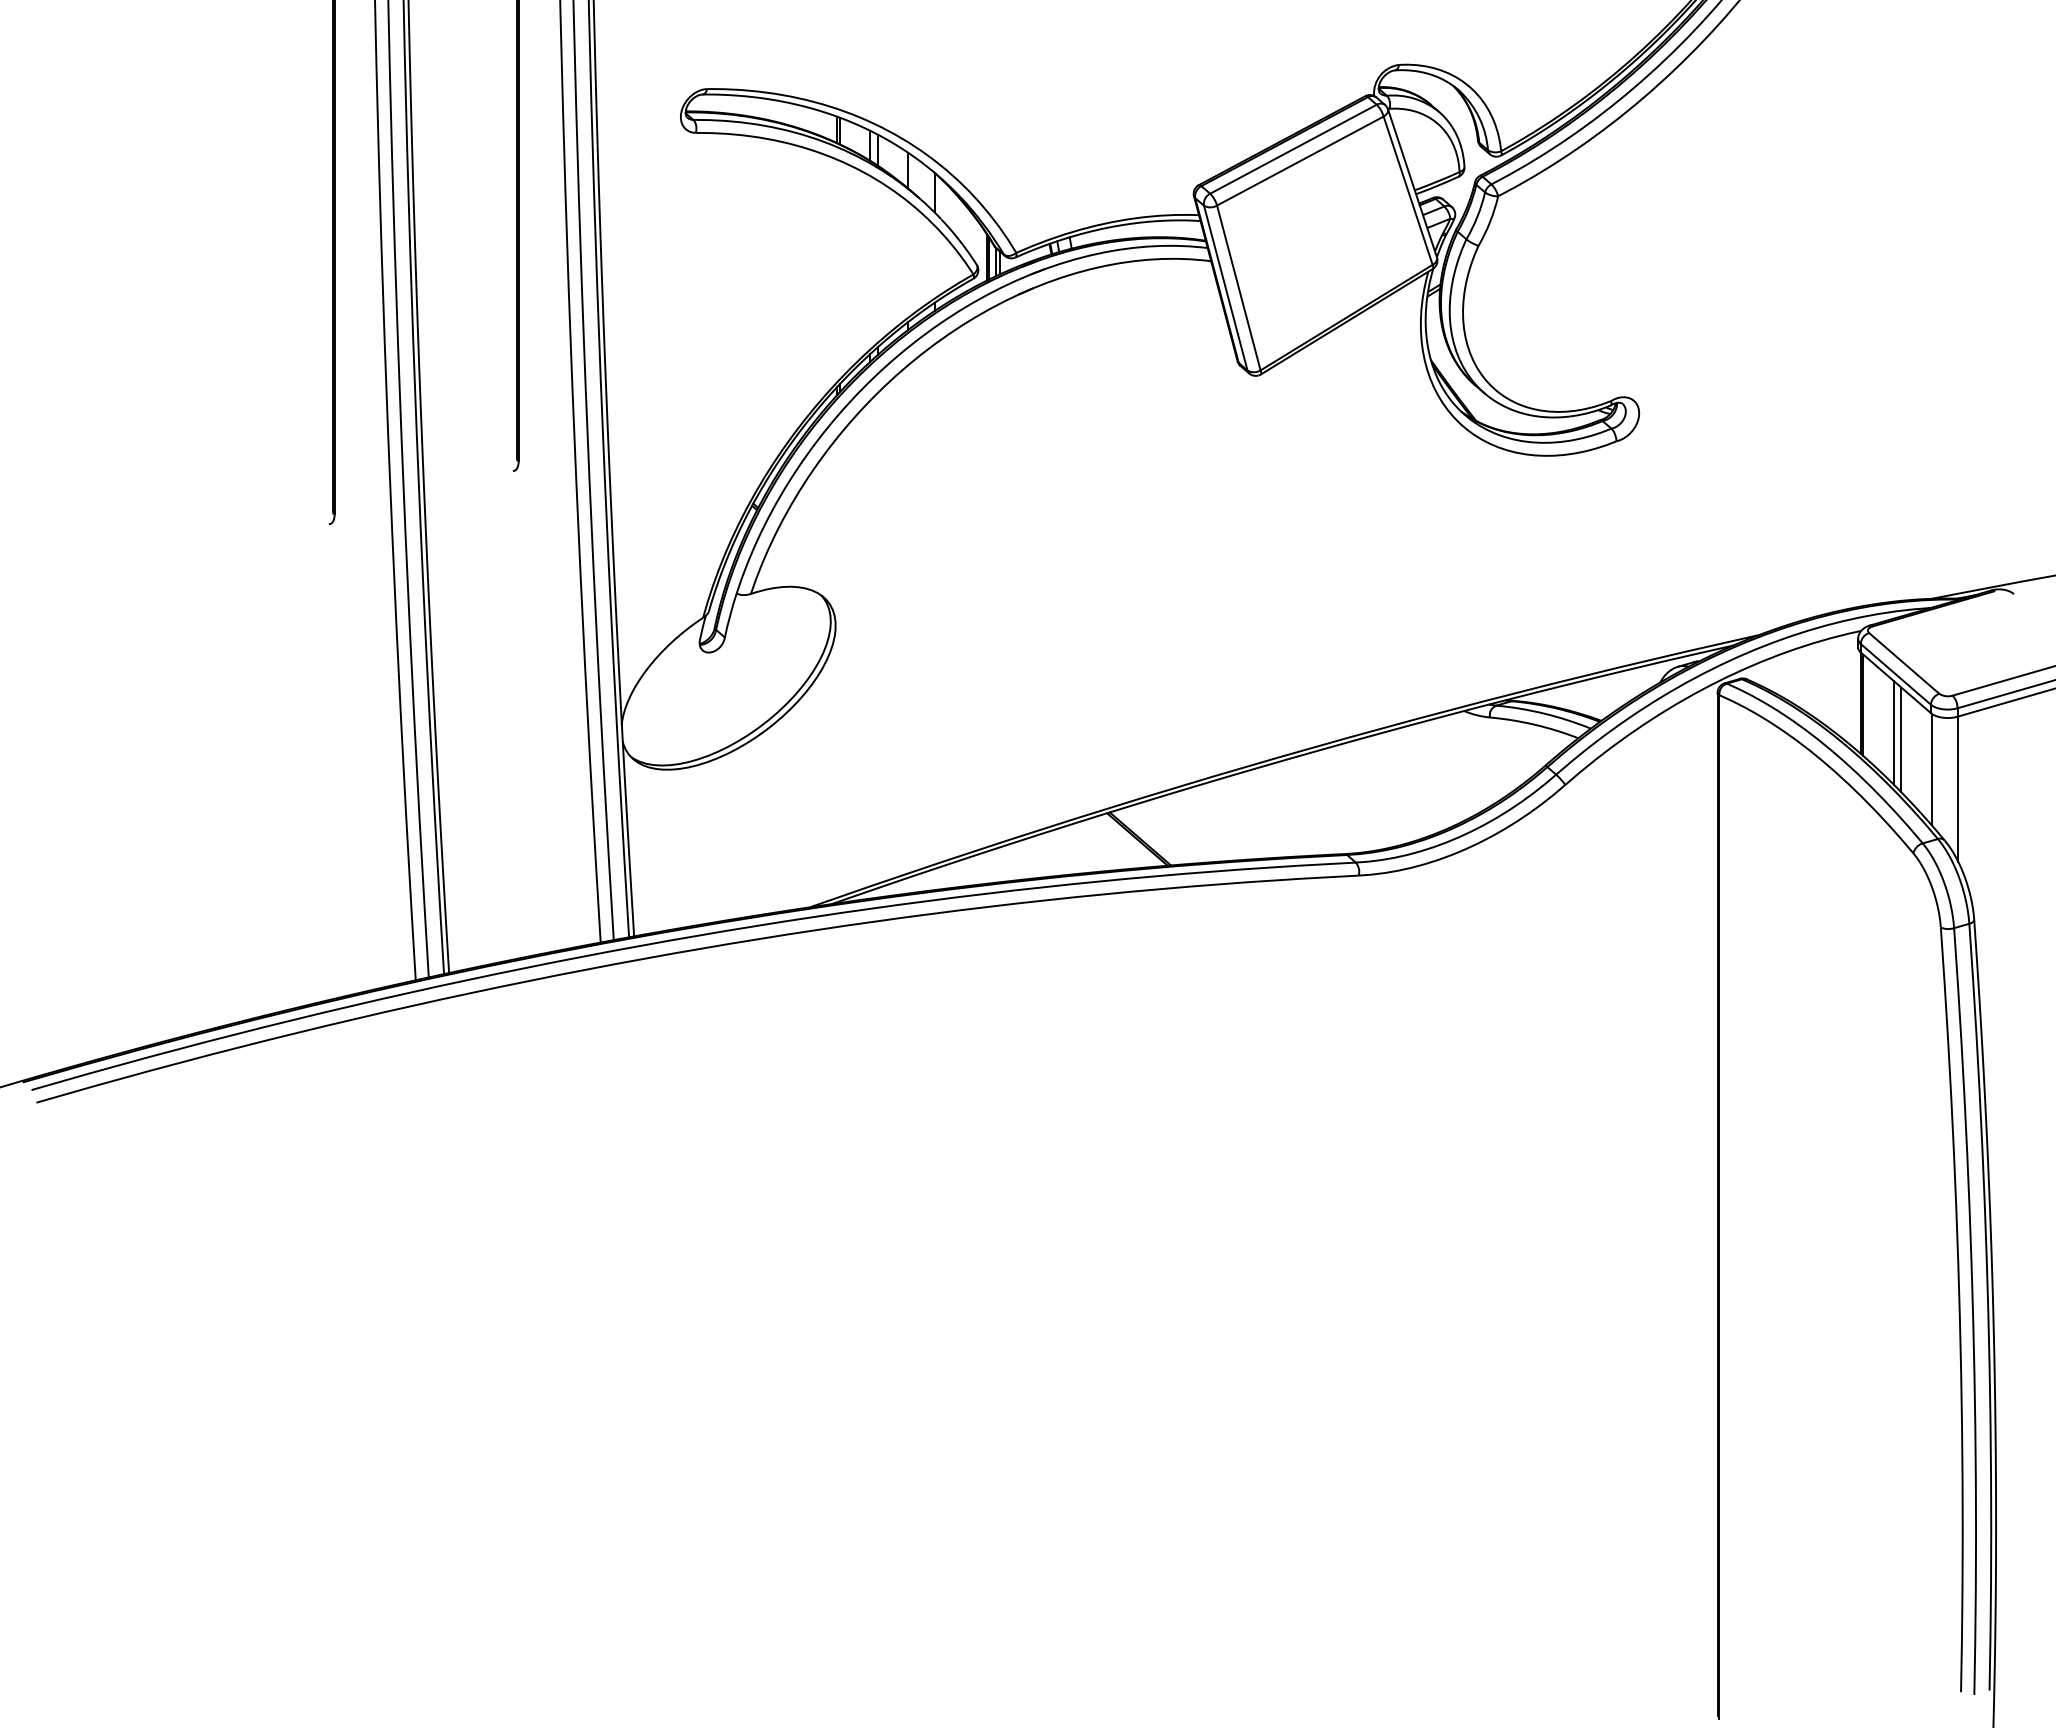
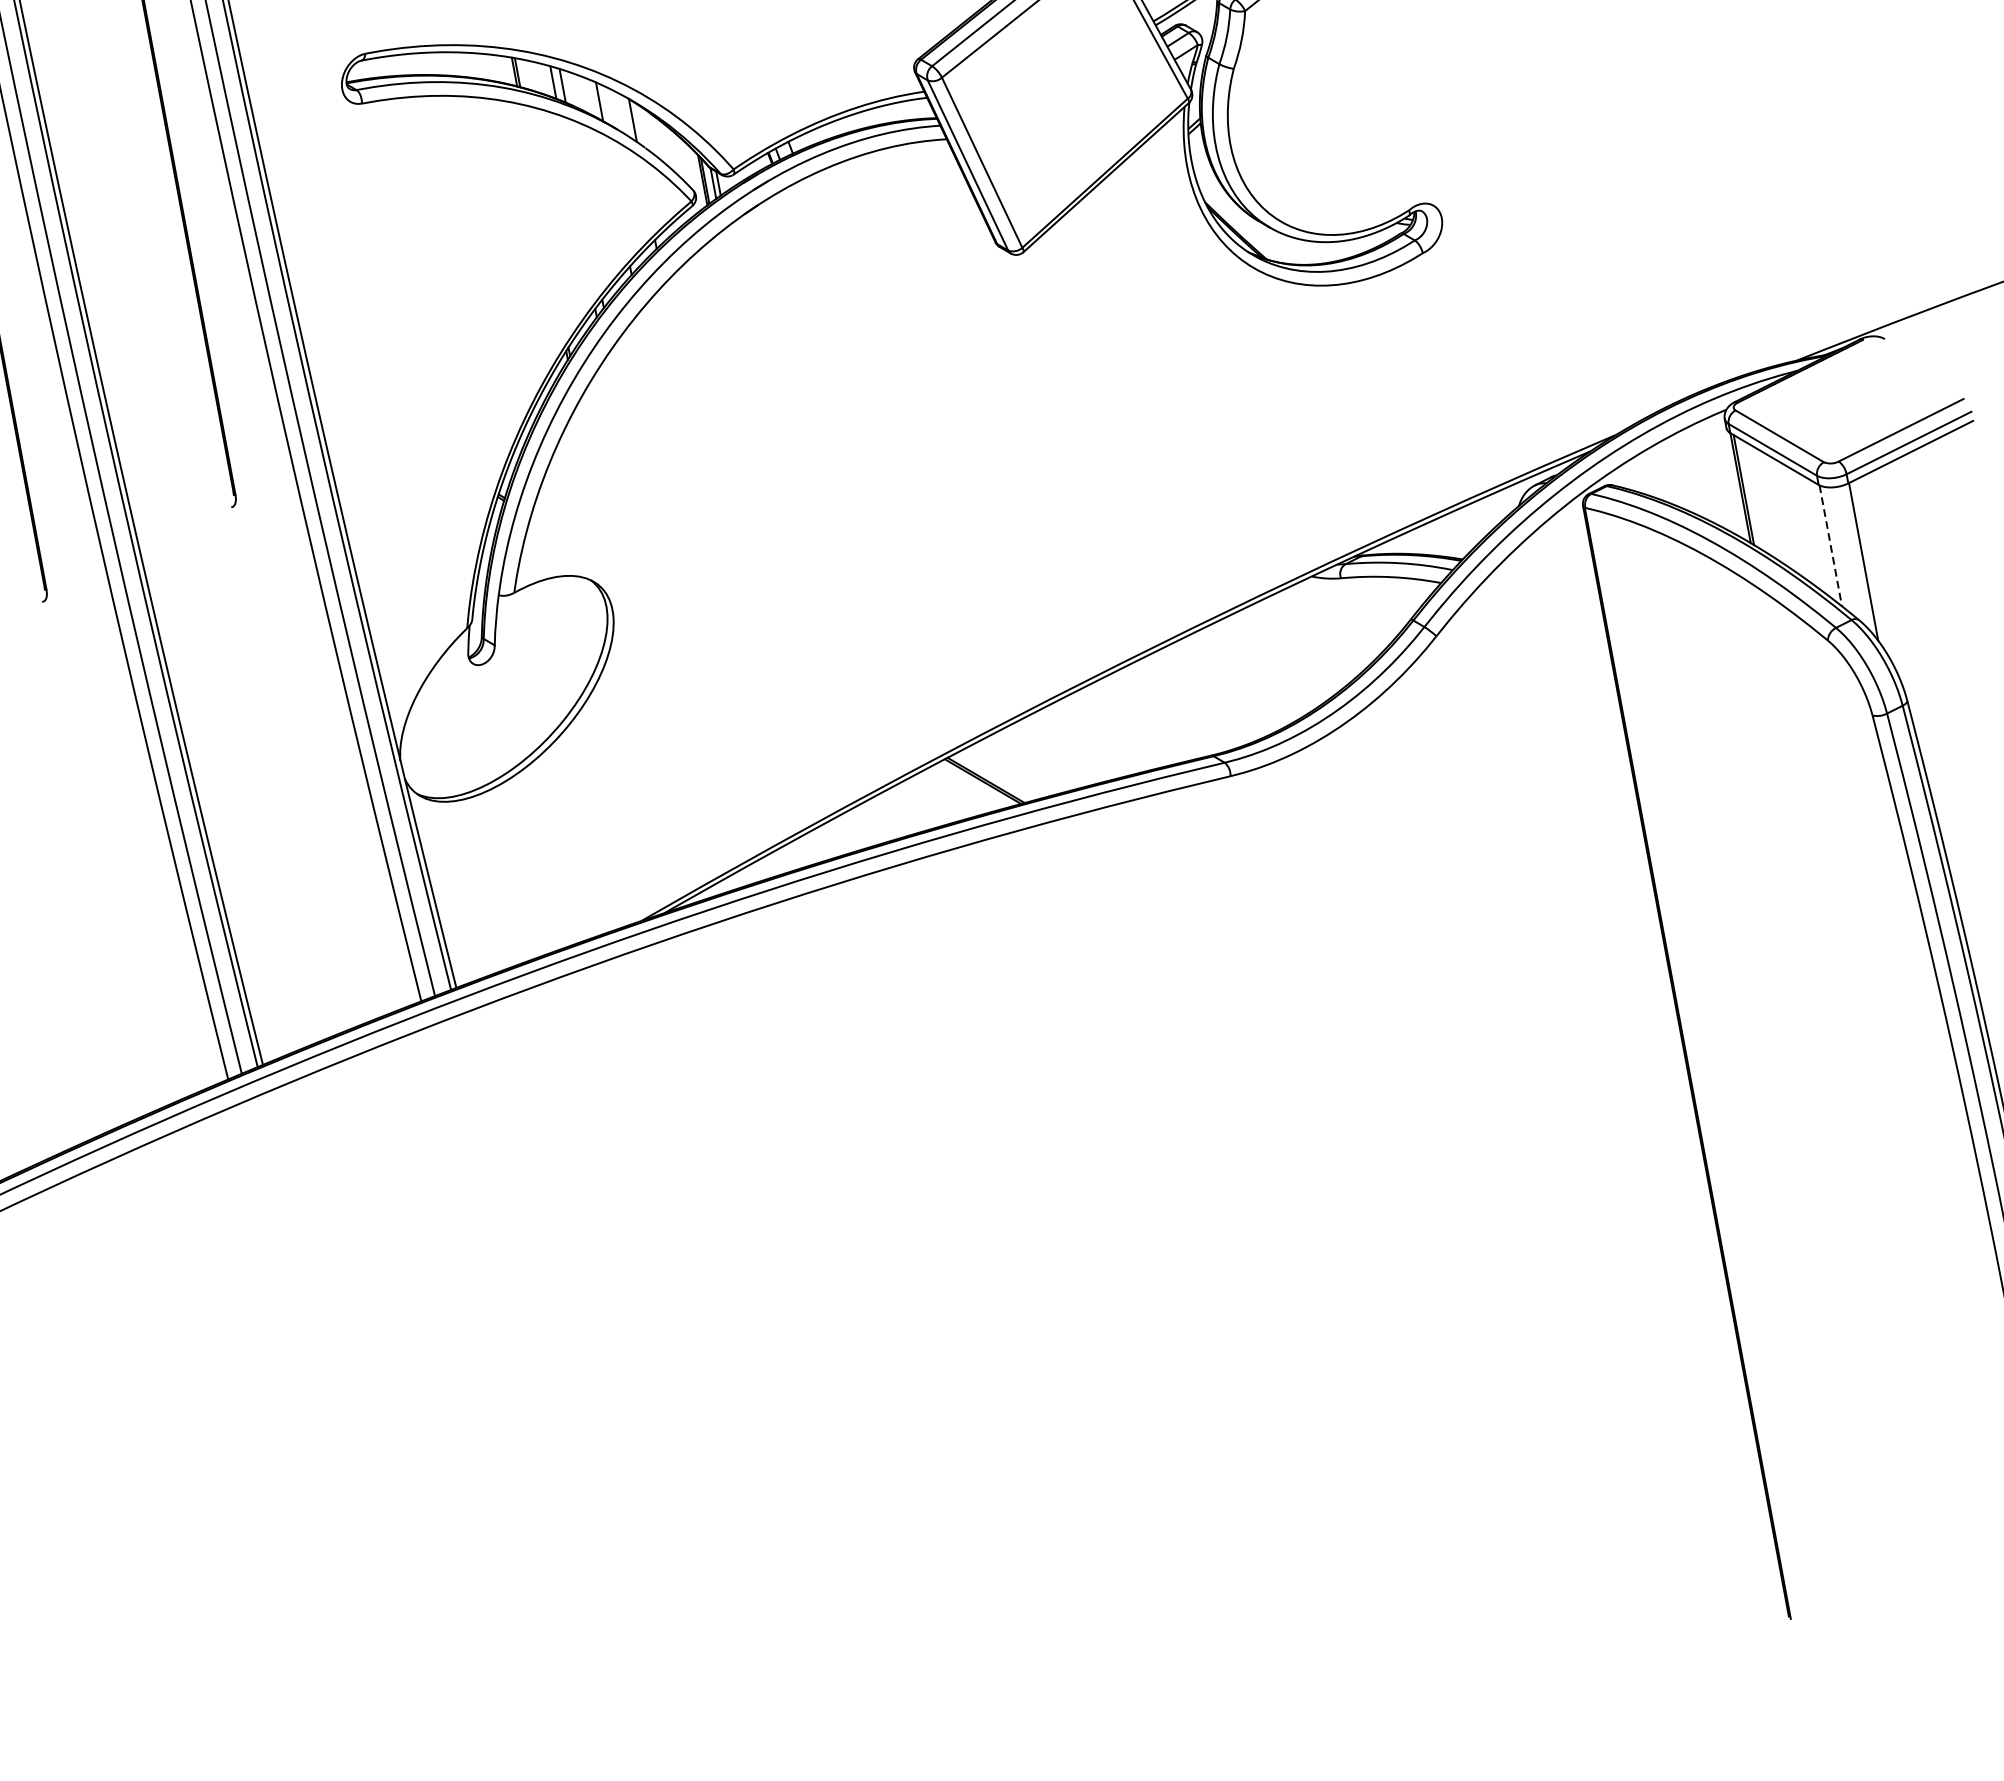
line: (1893, 732) -> (1781, 513), removed
line: (1901, 739) -> (1792, 519), removed
line: (1931, 769) -> (1830, 545), solid -> dashed

